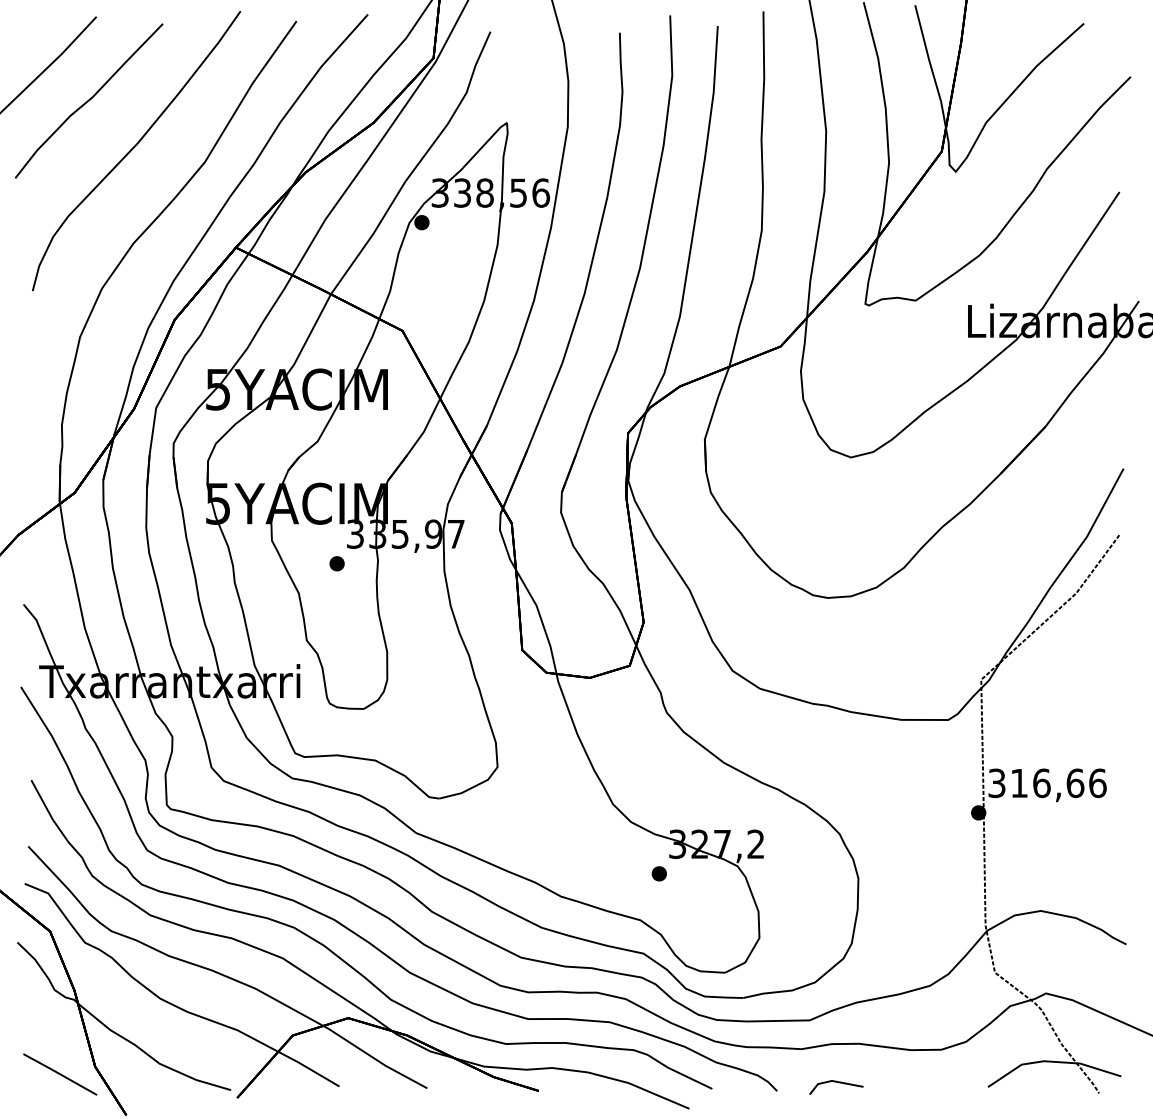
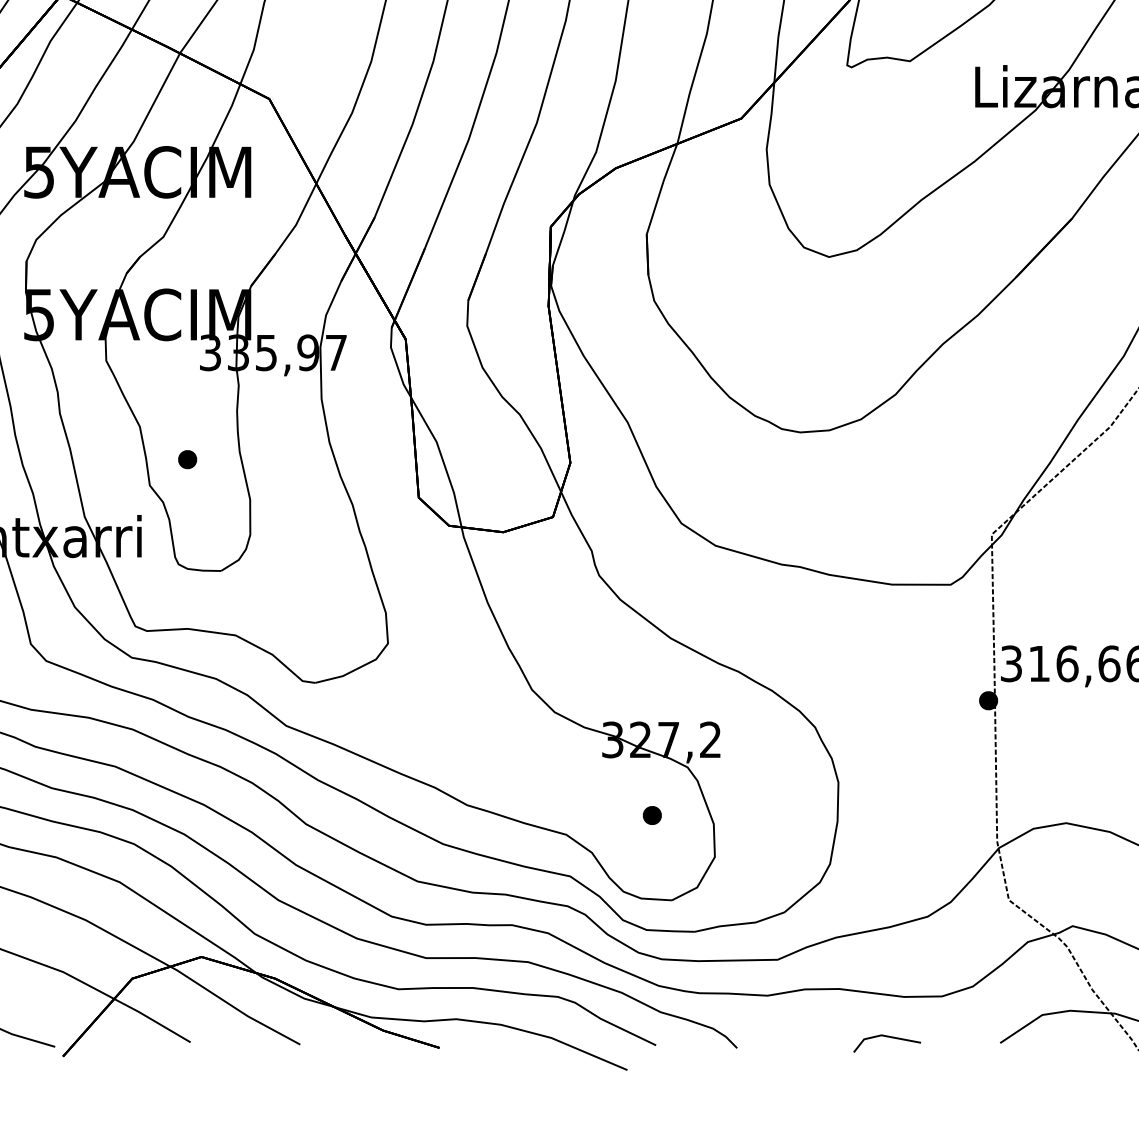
part: (336, 563) -> (186, 459), moved
part: (658, 873) -> (651, 815), moved
line: (838, 1083) -> (889, 1038), moved

